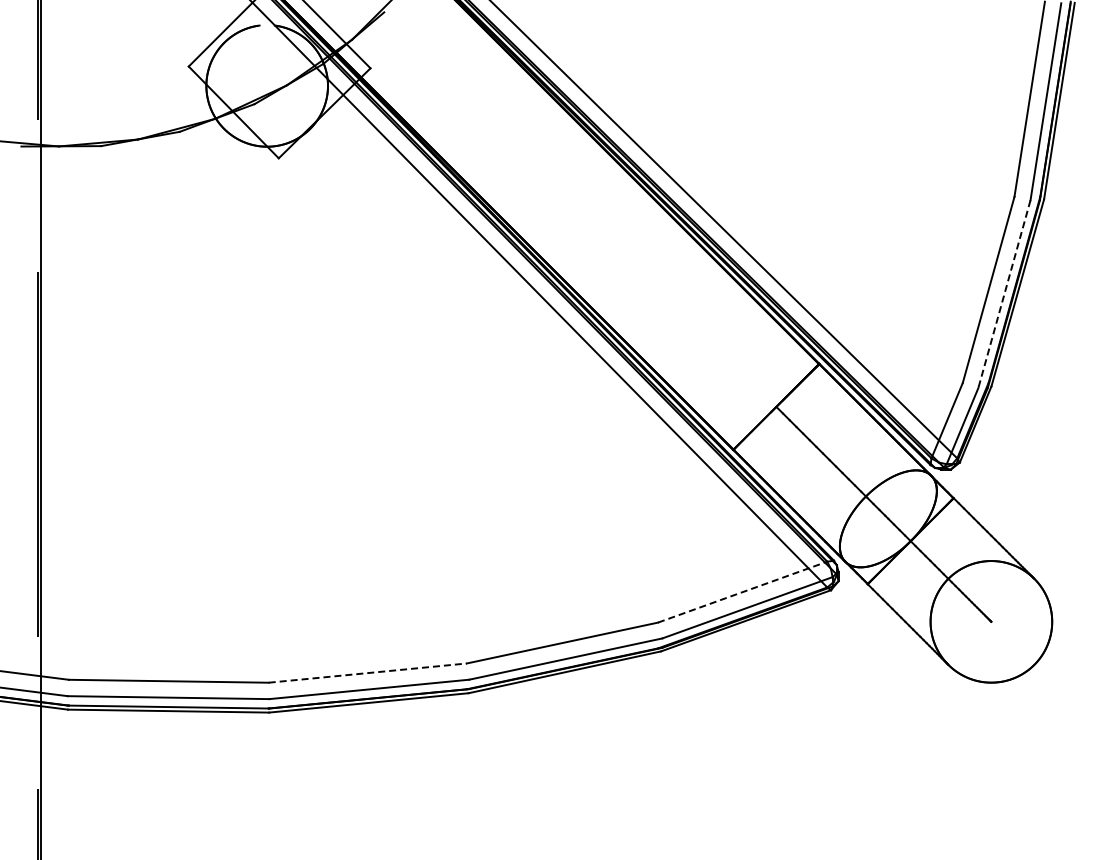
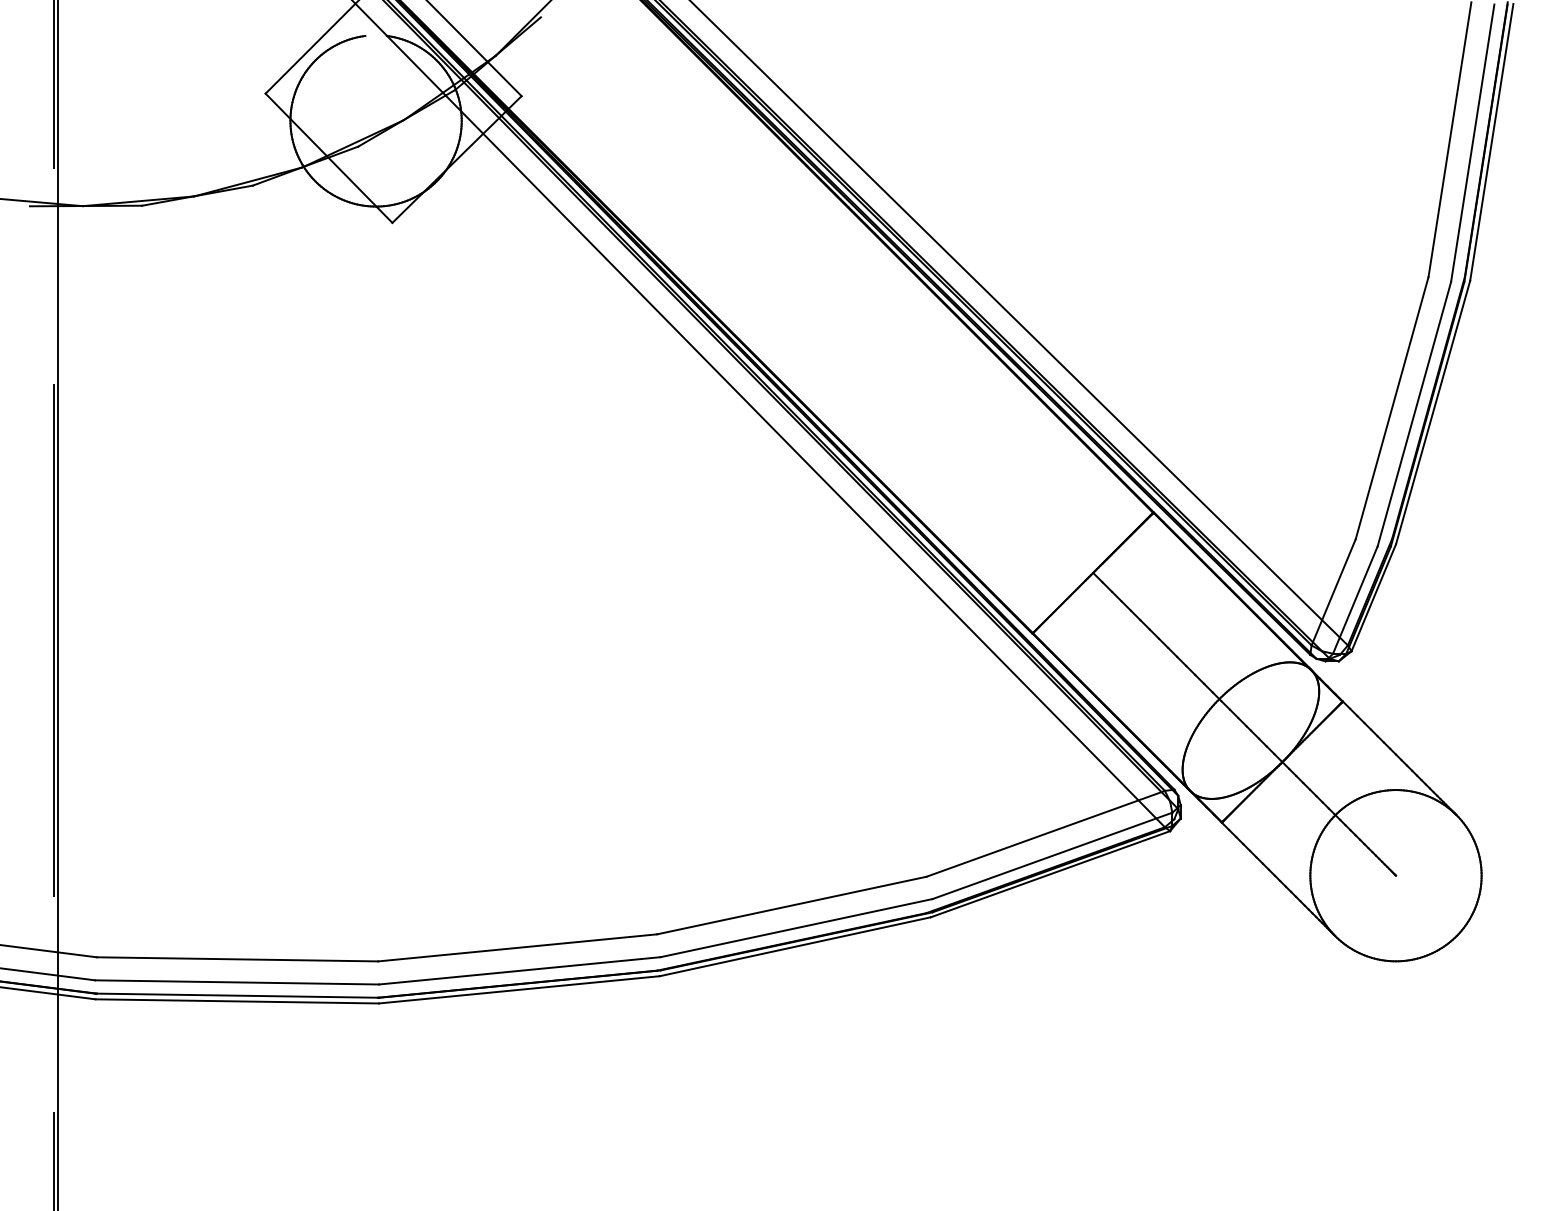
line: (1004, 294) -> (1414, 414), dashed -> solid
line: (742, 592) -> (1045, 834), dashed -> solid
line: (368, 673) -> (518, 948), dashed -> solid

